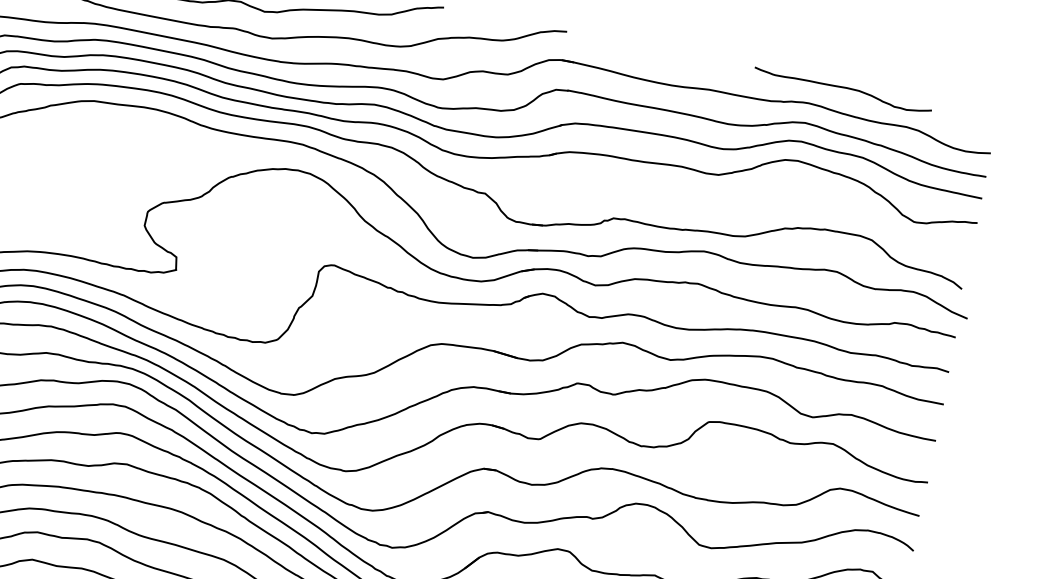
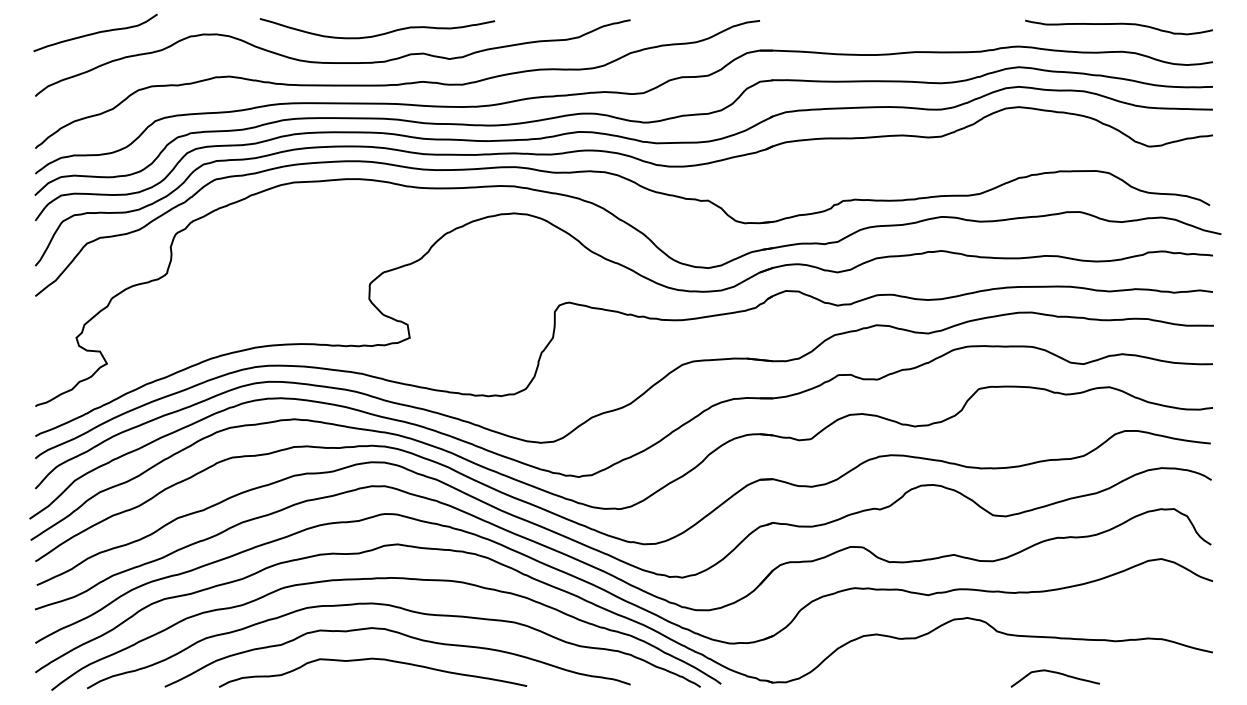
curve: (843, 88) -> (1118, 24), moved

